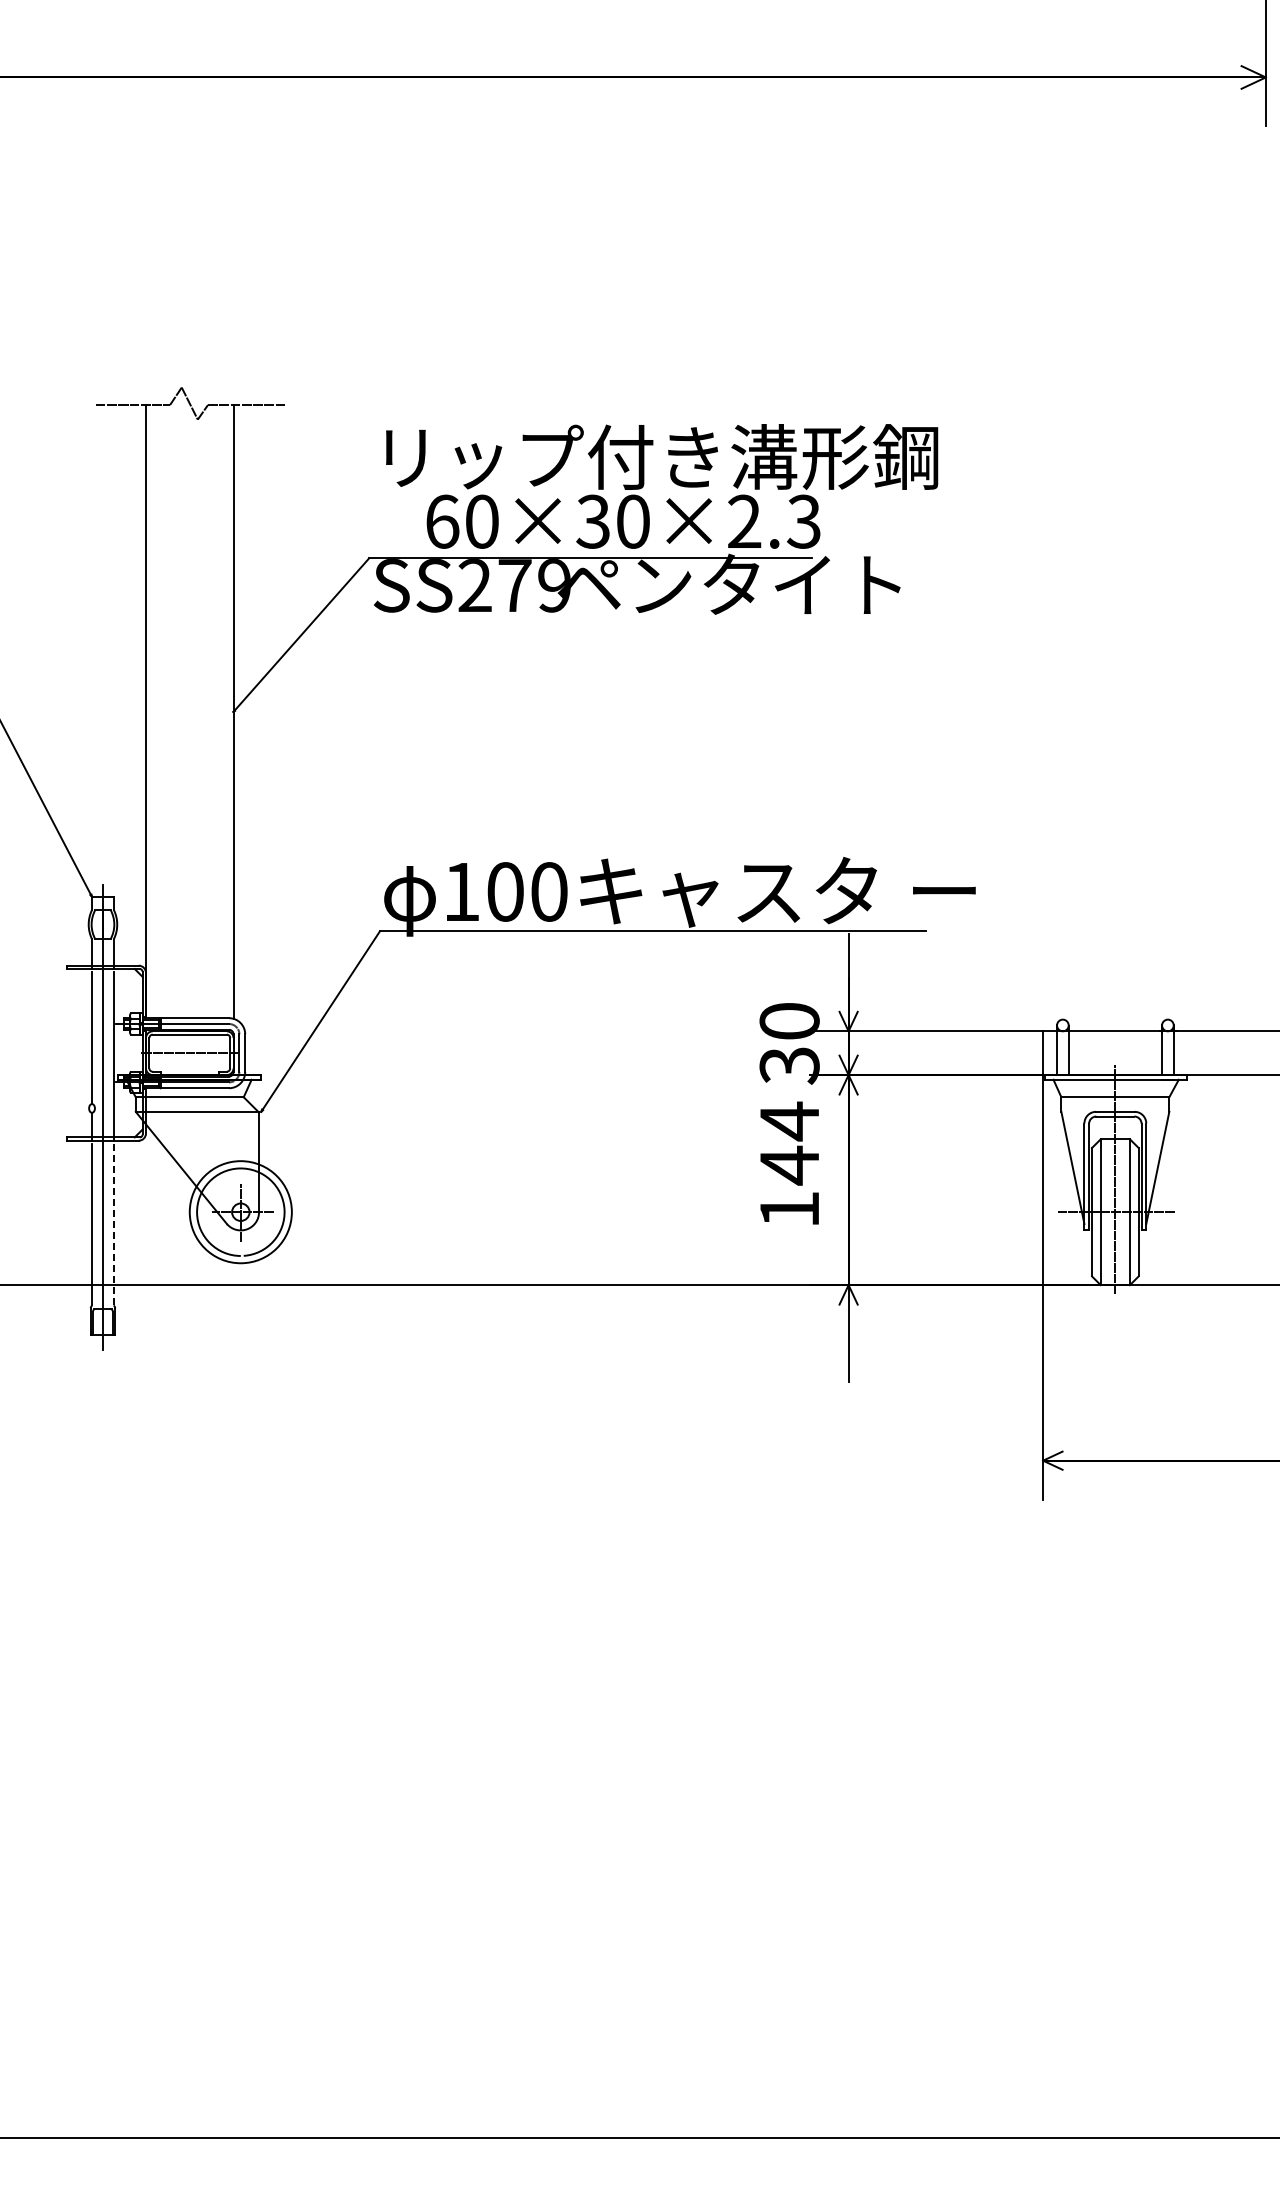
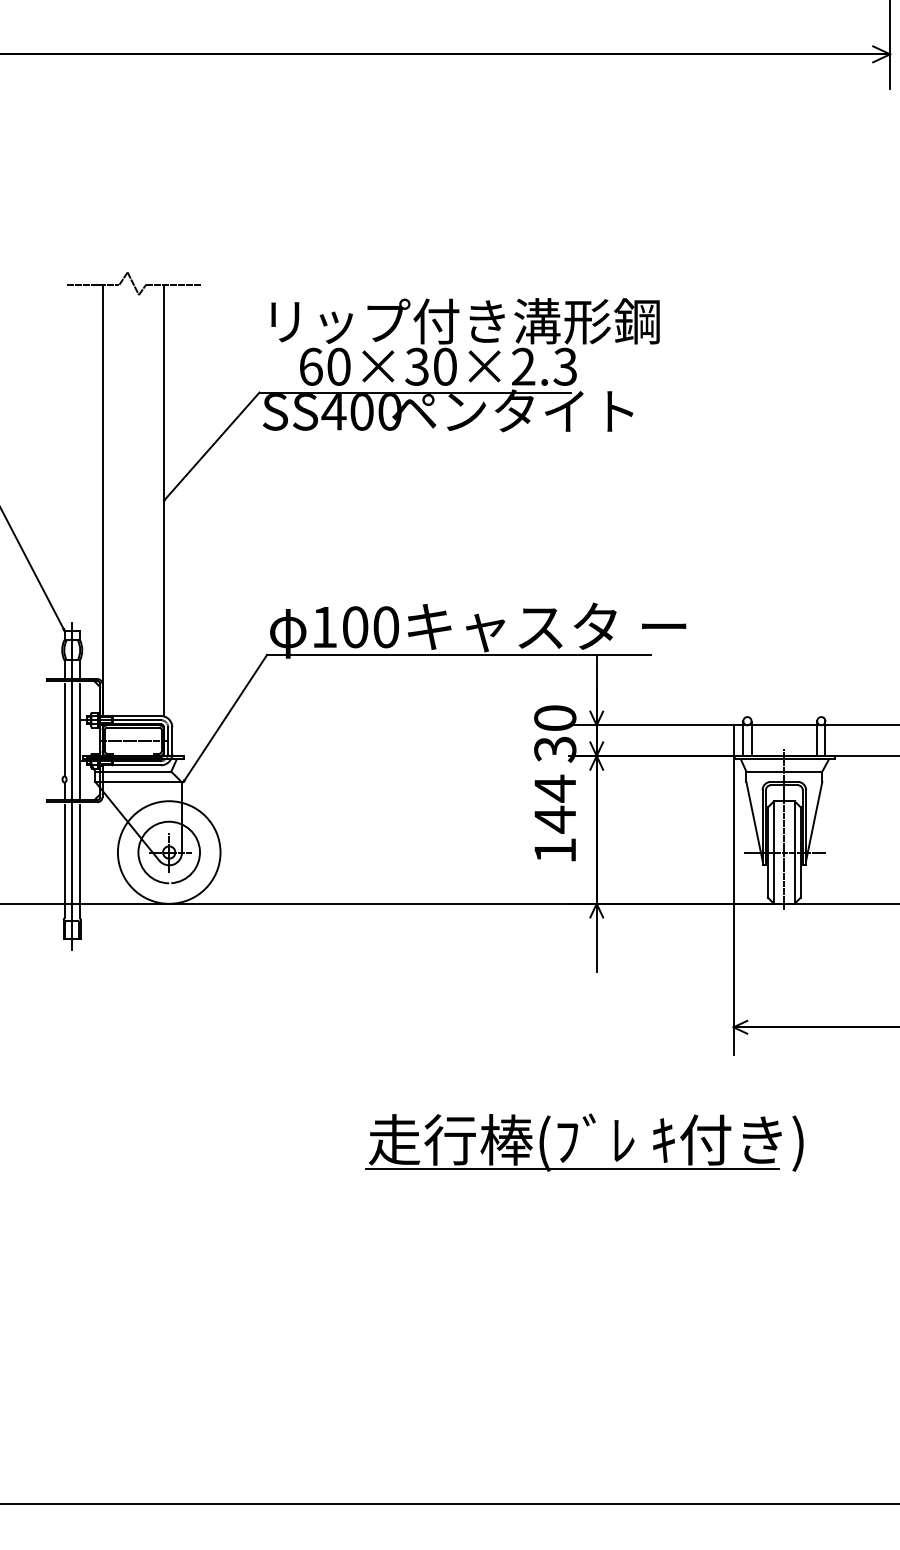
text: (514, 585) -> (361, 411), SS279 -> SS400
circle: (240, 1212) -> (168, 852), size x1.43
line: (113, 1224) -> (79, 861), dashed -> solid
part: (819, 1620) -> (576, 1139), added

